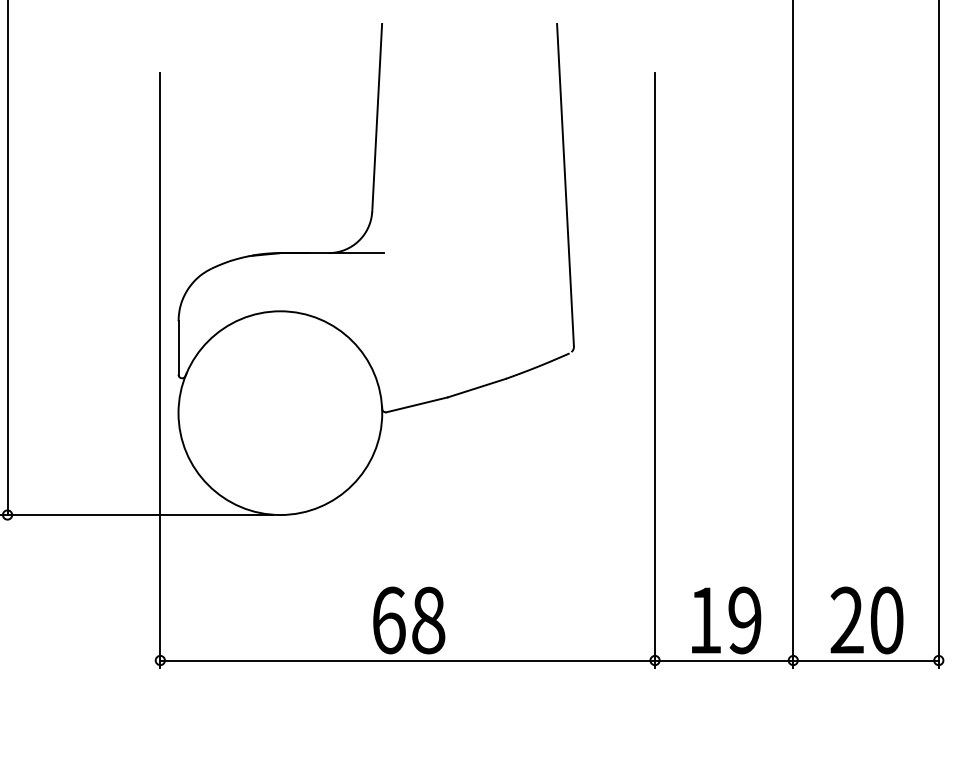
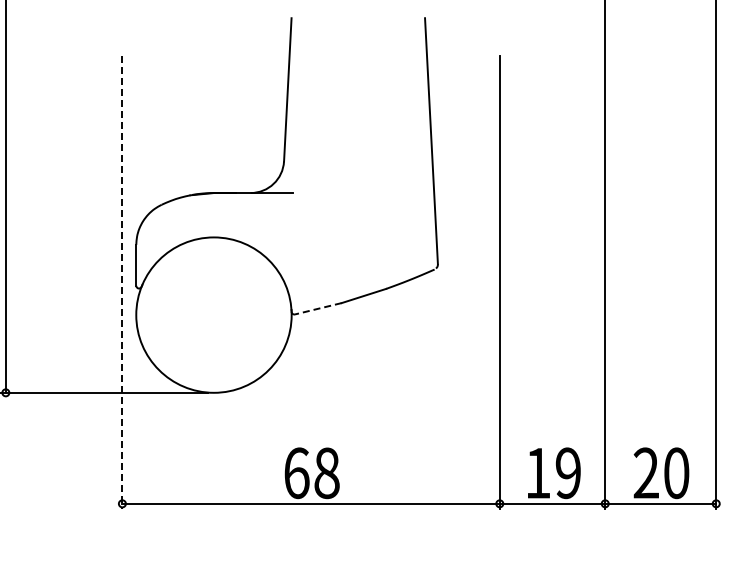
line: (160, 370) -> (122, 282), solid -> dashed
line: (416, 404) -> (317, 308), solid -> dashed

